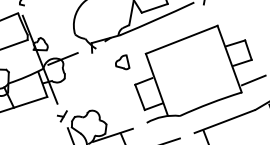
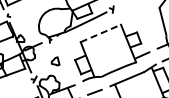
line: (181, 39) -> (100, 33), solid -> dashed
part: (122, 62) -> (55, 61), moved

